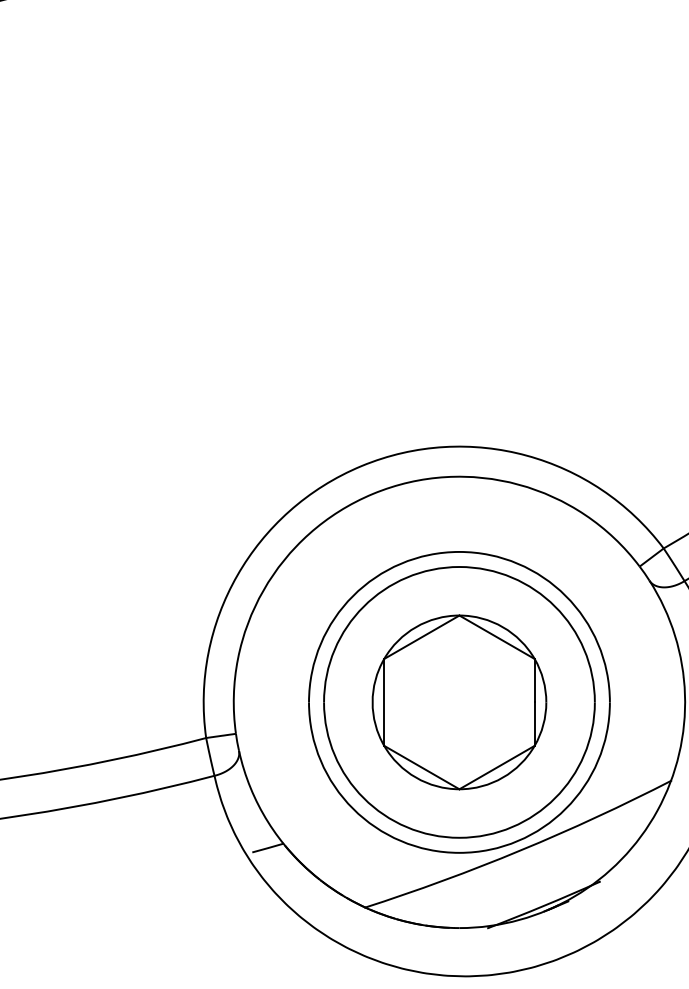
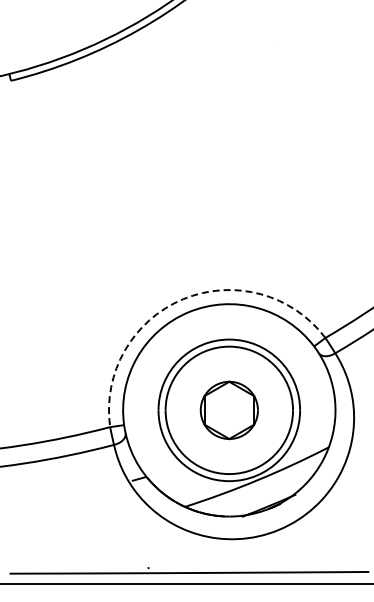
arc: (362, 466) -> (183, 299), solid -> dashed
part: (459, 702) -> (229, 410), size x0.7

